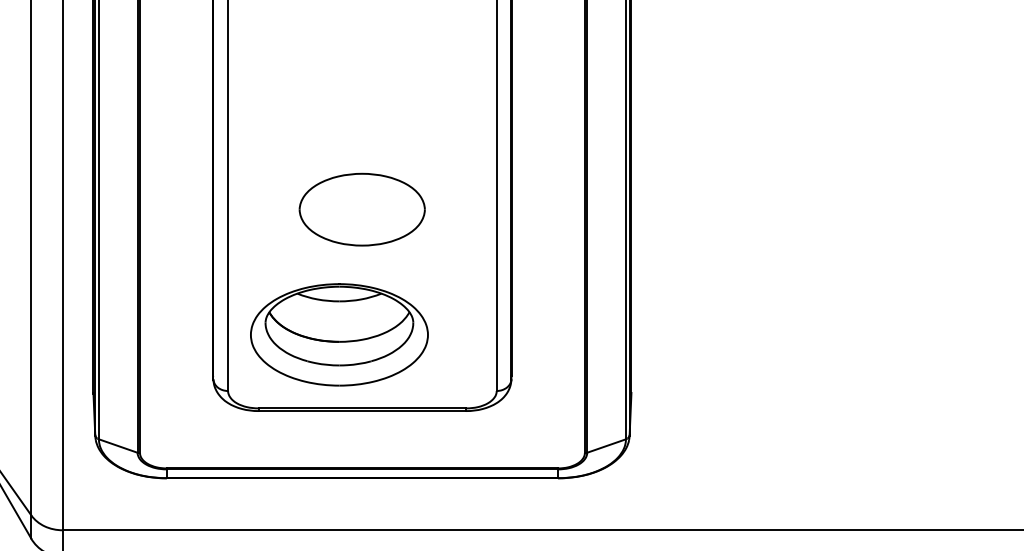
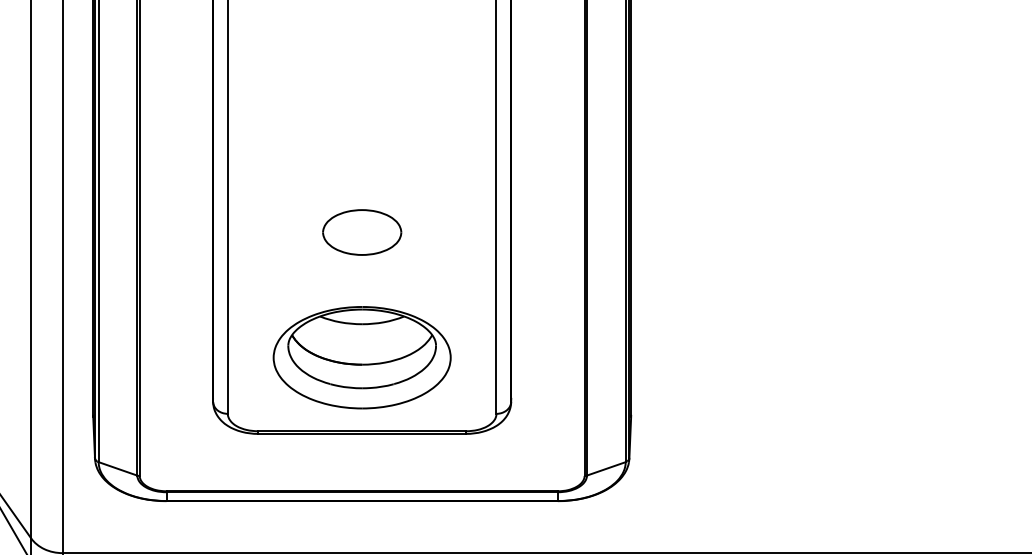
part: (362, 209) -> (362, 232), size x0.62
part: (338, 334) -> (361, 357), moved

